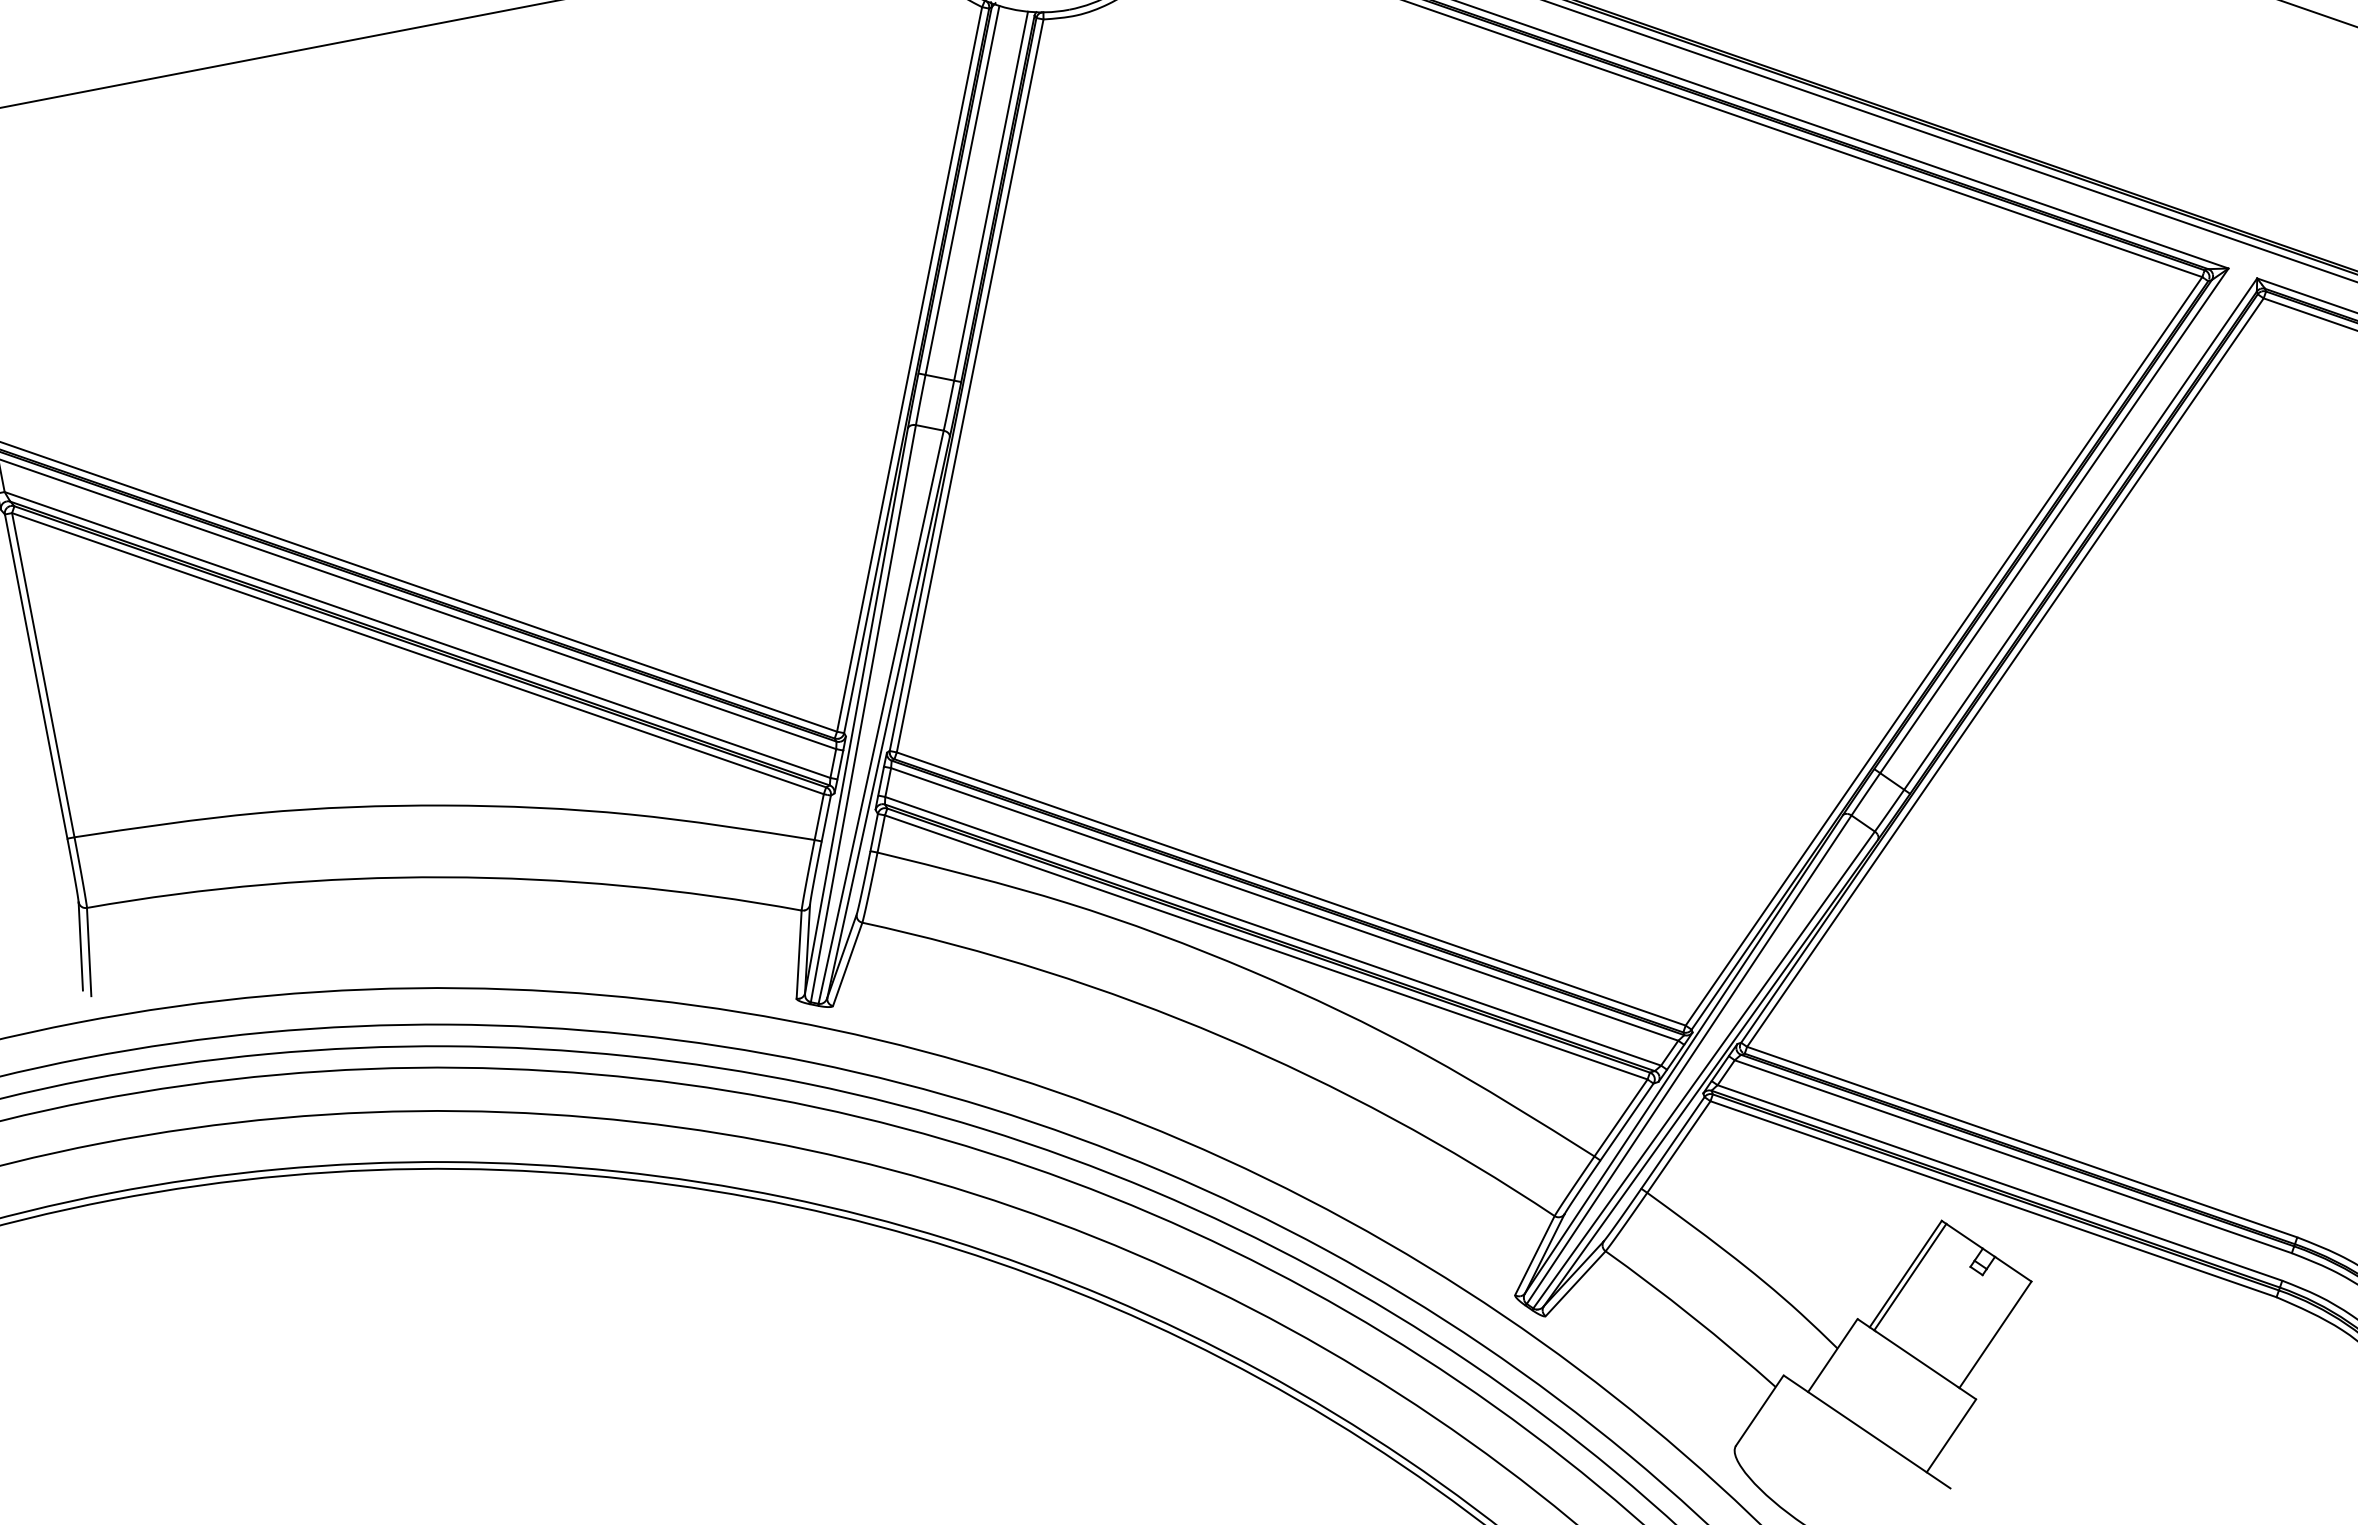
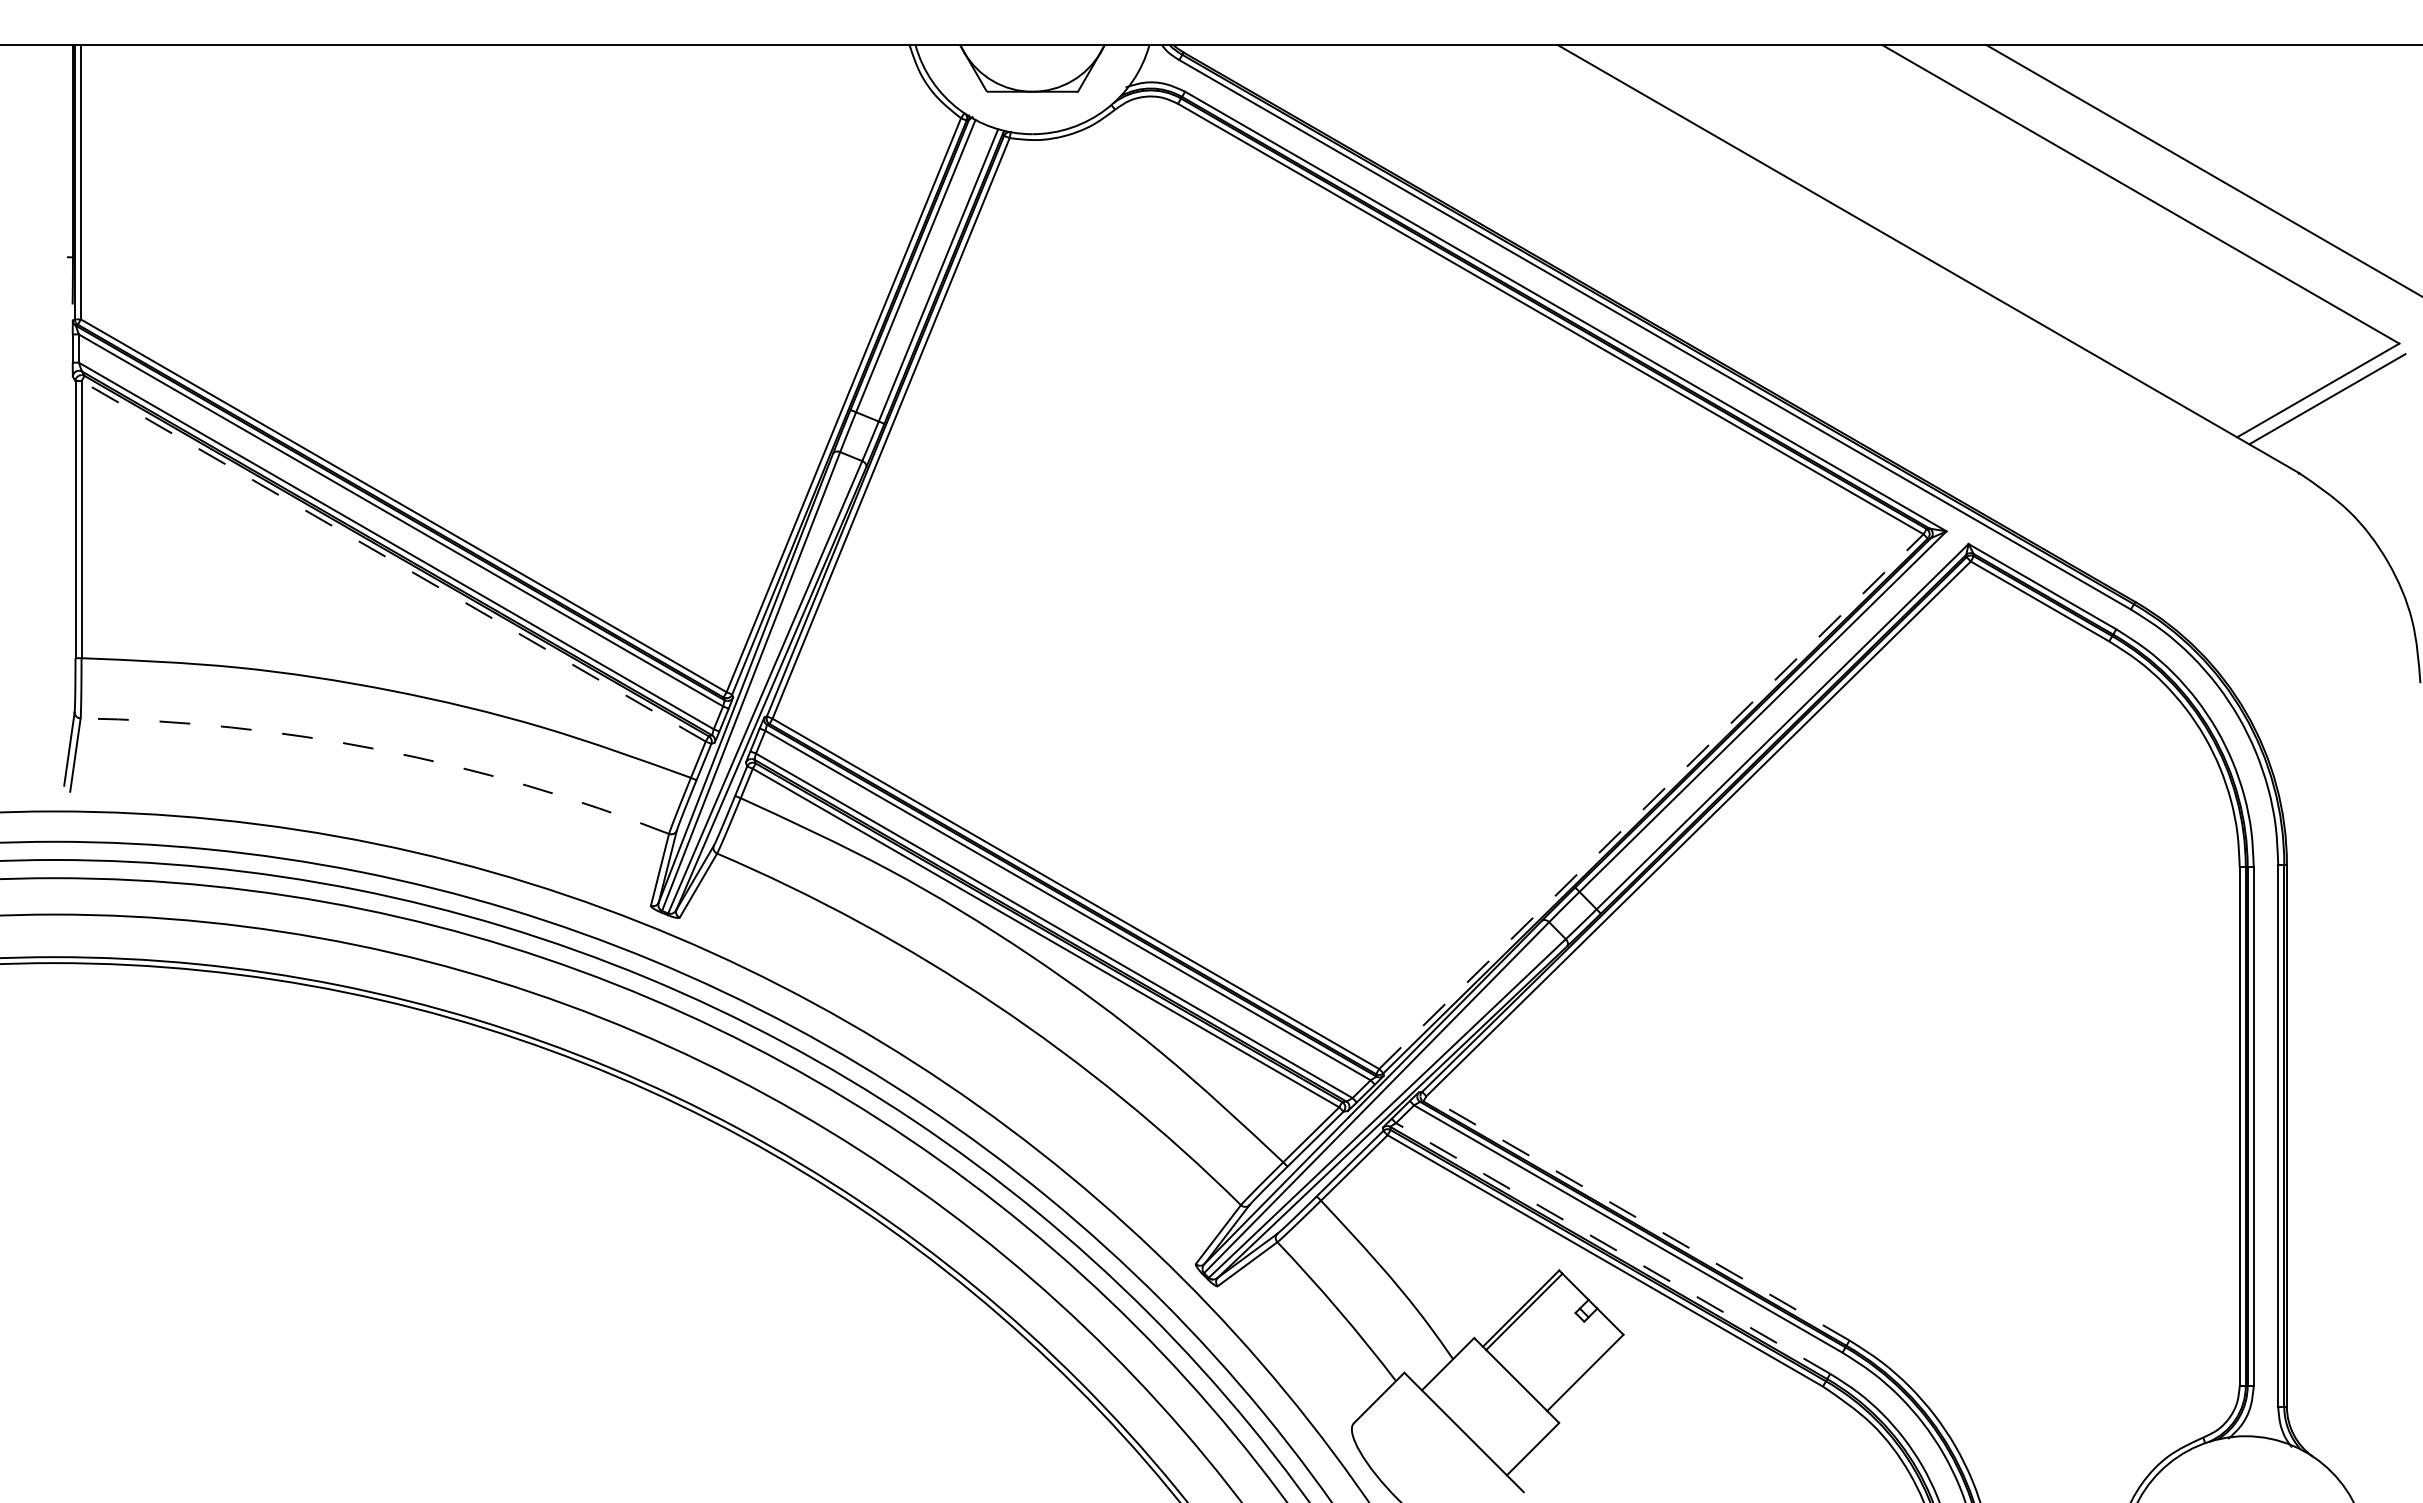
line: (1944, 651) -> (1651, 801), solid -> dashed
line: (417, 653) -> (393, 561), solid -> dashed
arc: (444, 876) -> (380, 749), solid -> dashed
line: (2021, 1142) -> (1637, 1218), solid -> dashed
line: (2000, 1182) -> (1613, 1248), solid -> dashed

